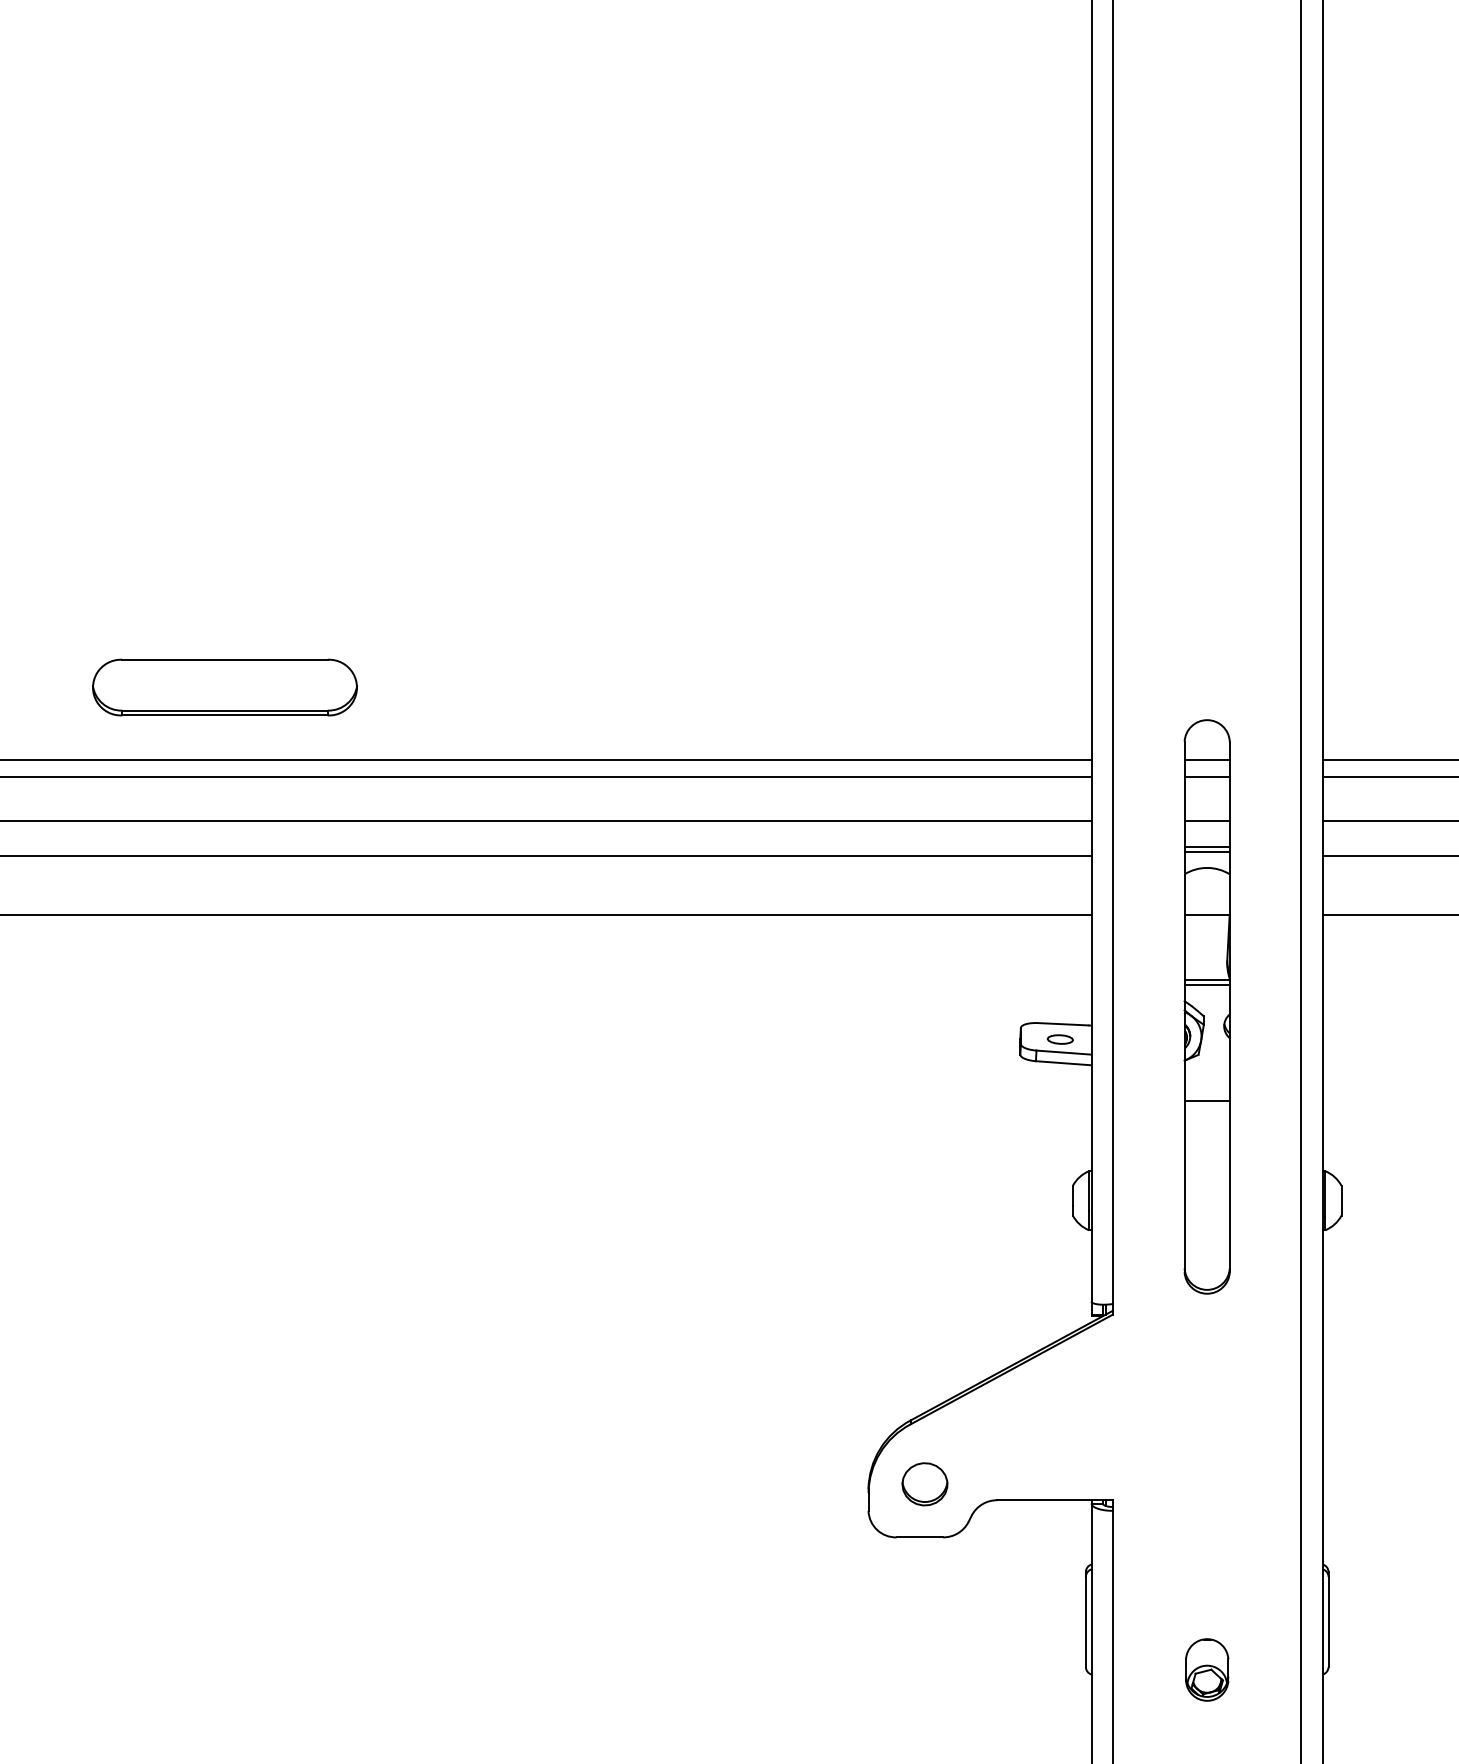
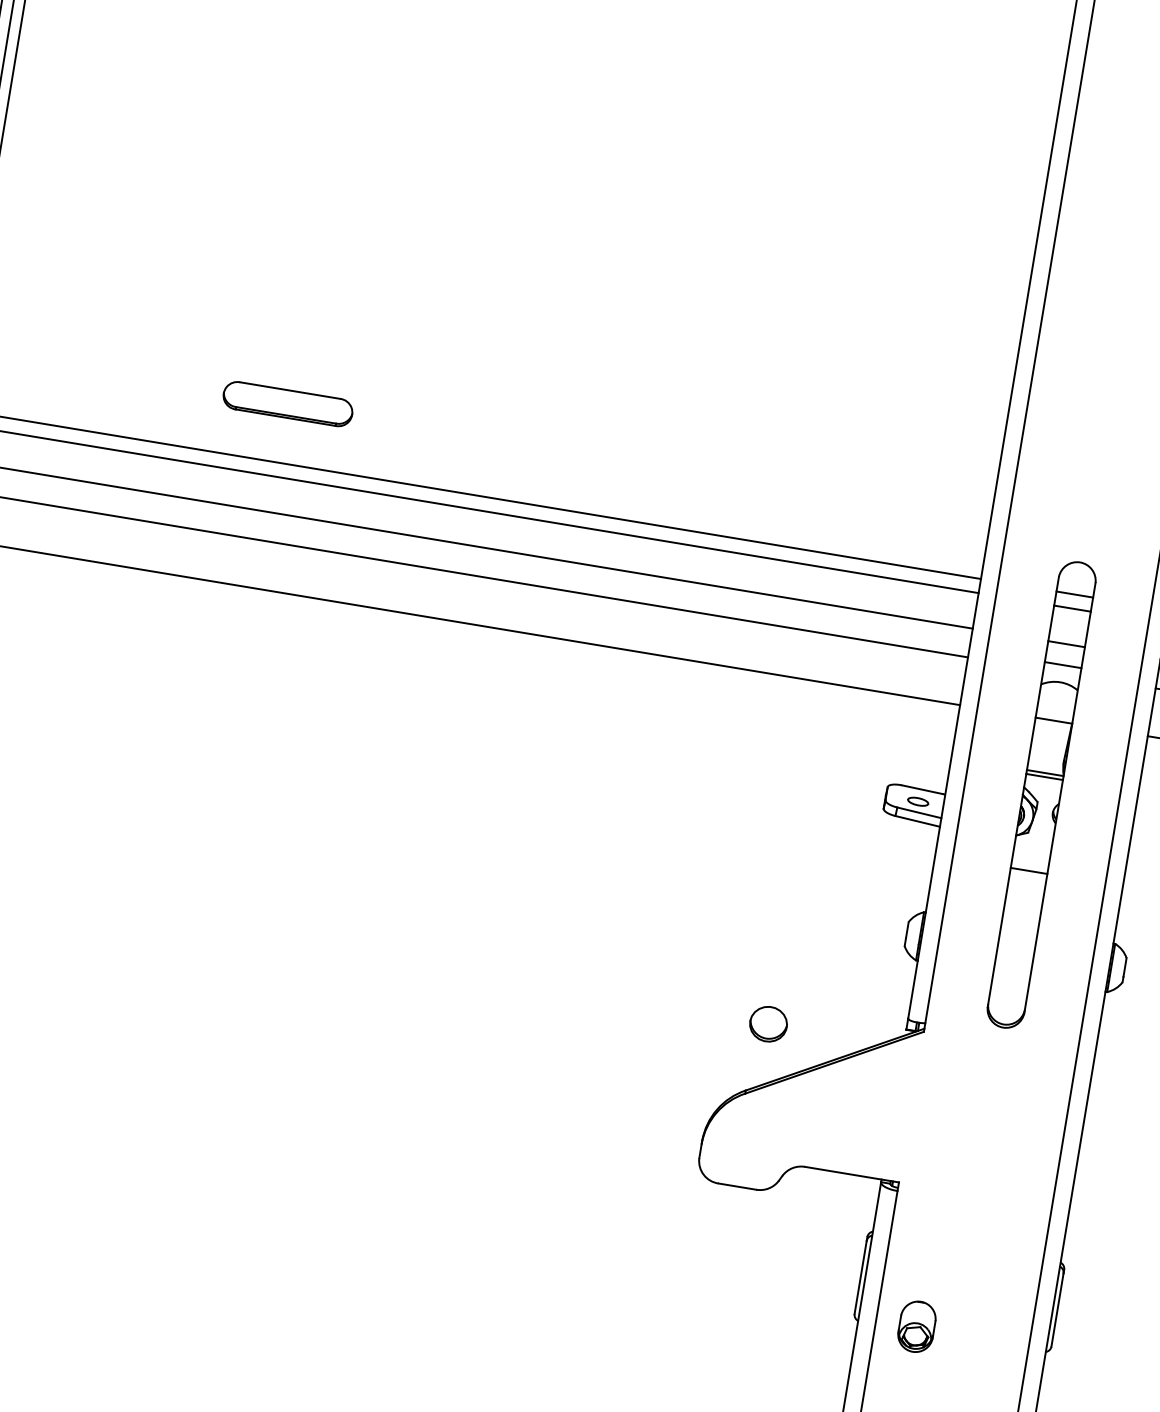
part: (224, 687) -> (287, 404), size x0.6
line: (1206, 851) -> (1061, 668), removed
part: (924, 1484) -> (768, 1024), moved
part: (1207, 1669) -> (917, 1326), moved

